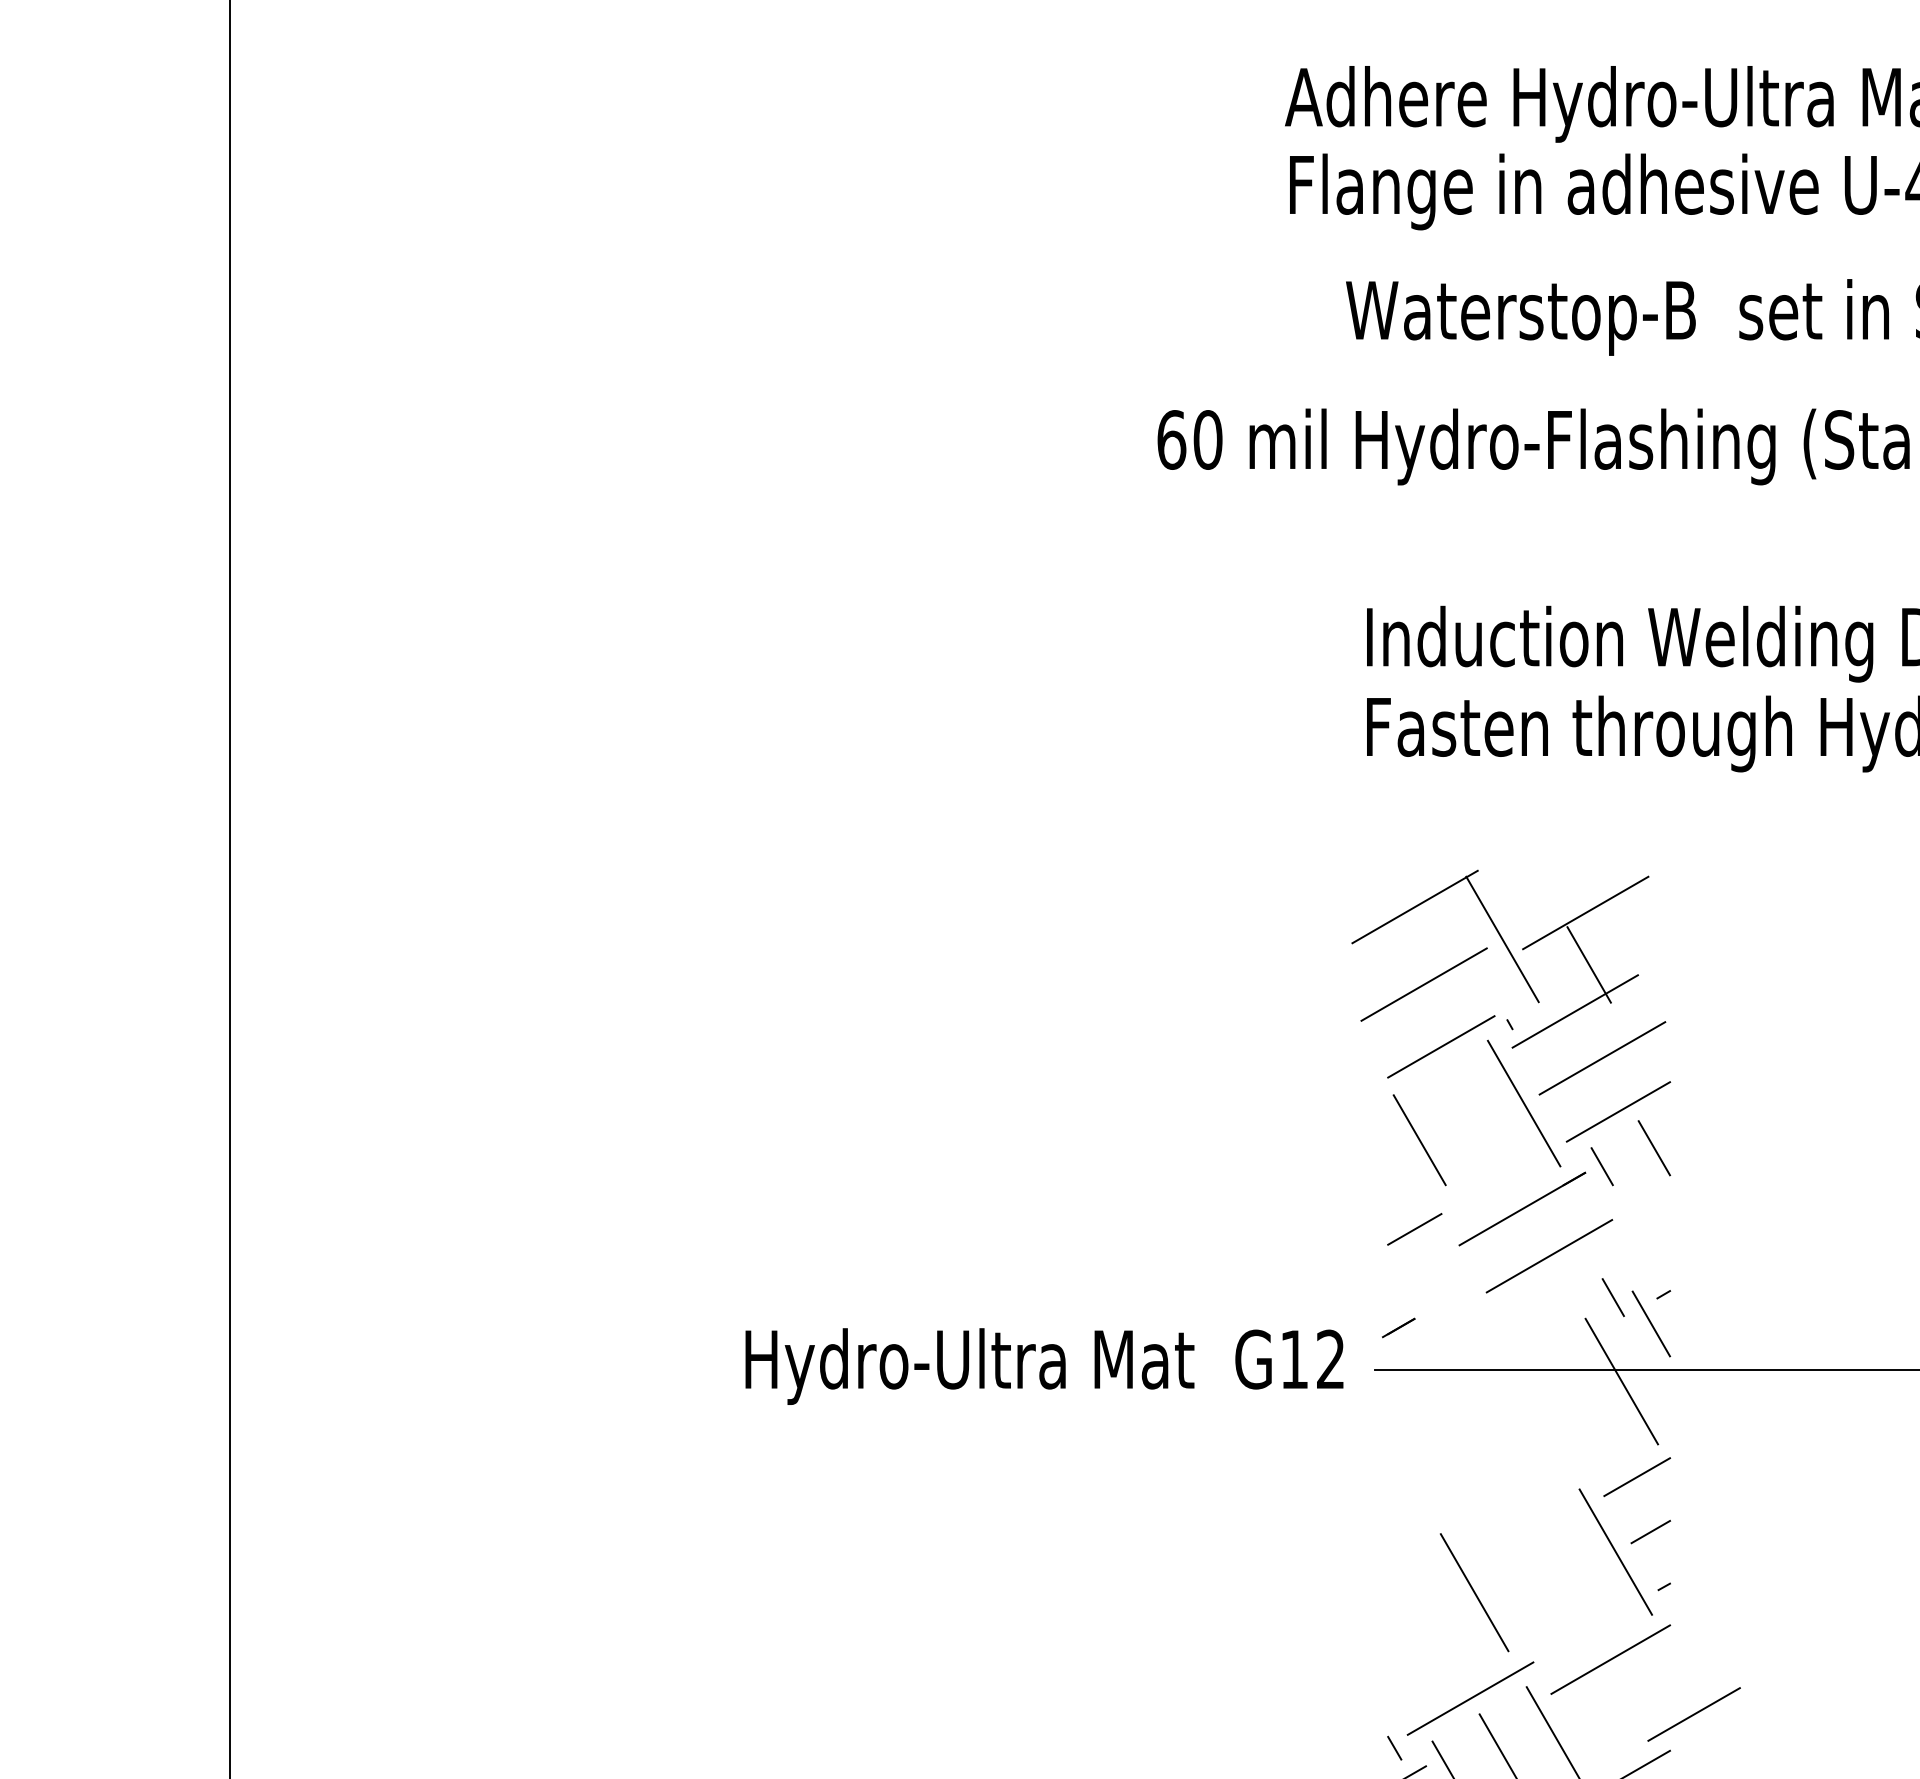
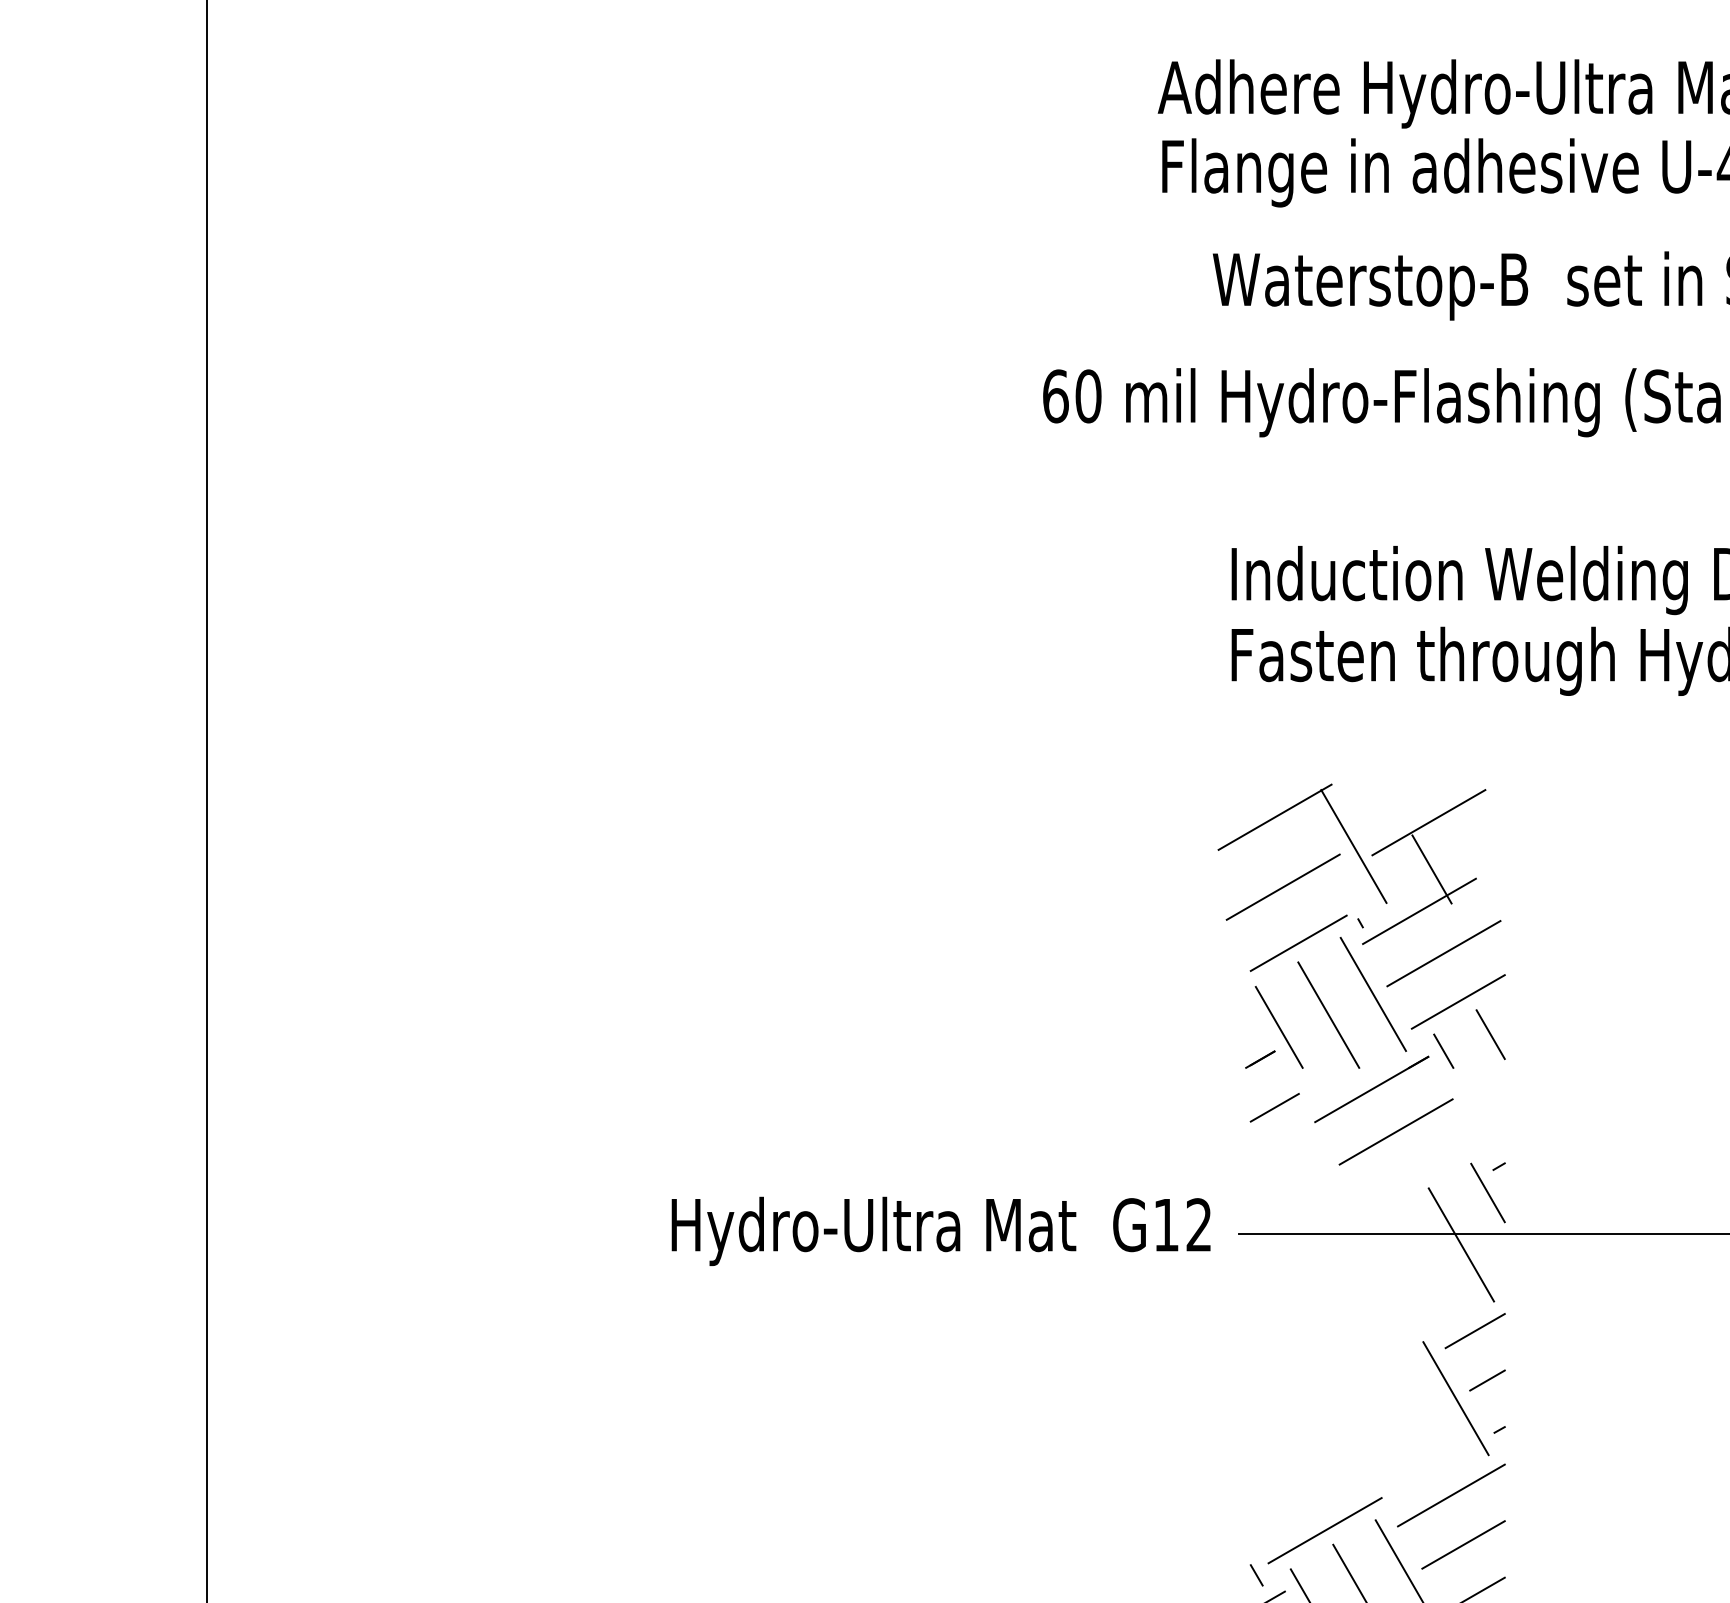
line: (1613, 1296) -> (1453, 1168), removed
line: (1398, 1327) -> (1260, 1059), moved
line: (1474, 1591) -> (1328, 1014), moved
line: (1694, 1714) -> (1463, 1544), moved

